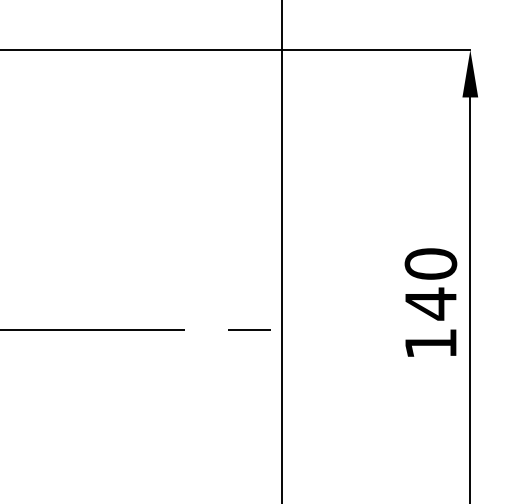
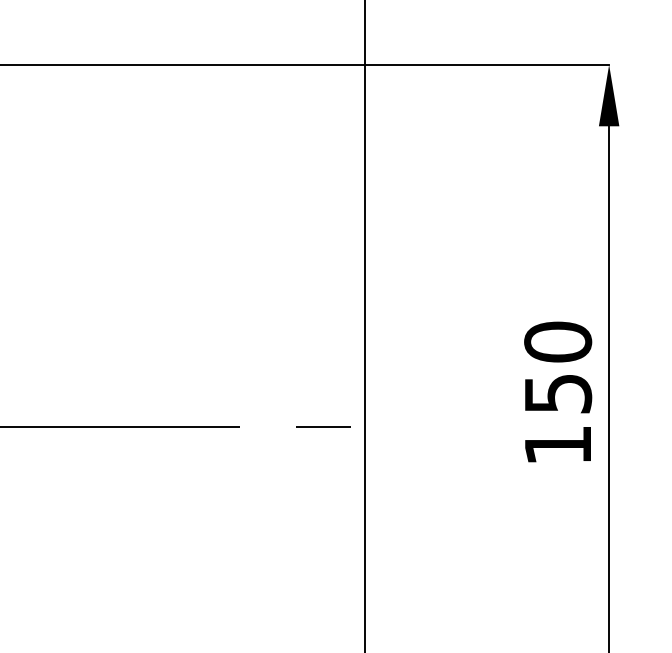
text: (431, 303) -> (558, 393), 140 -> 150

